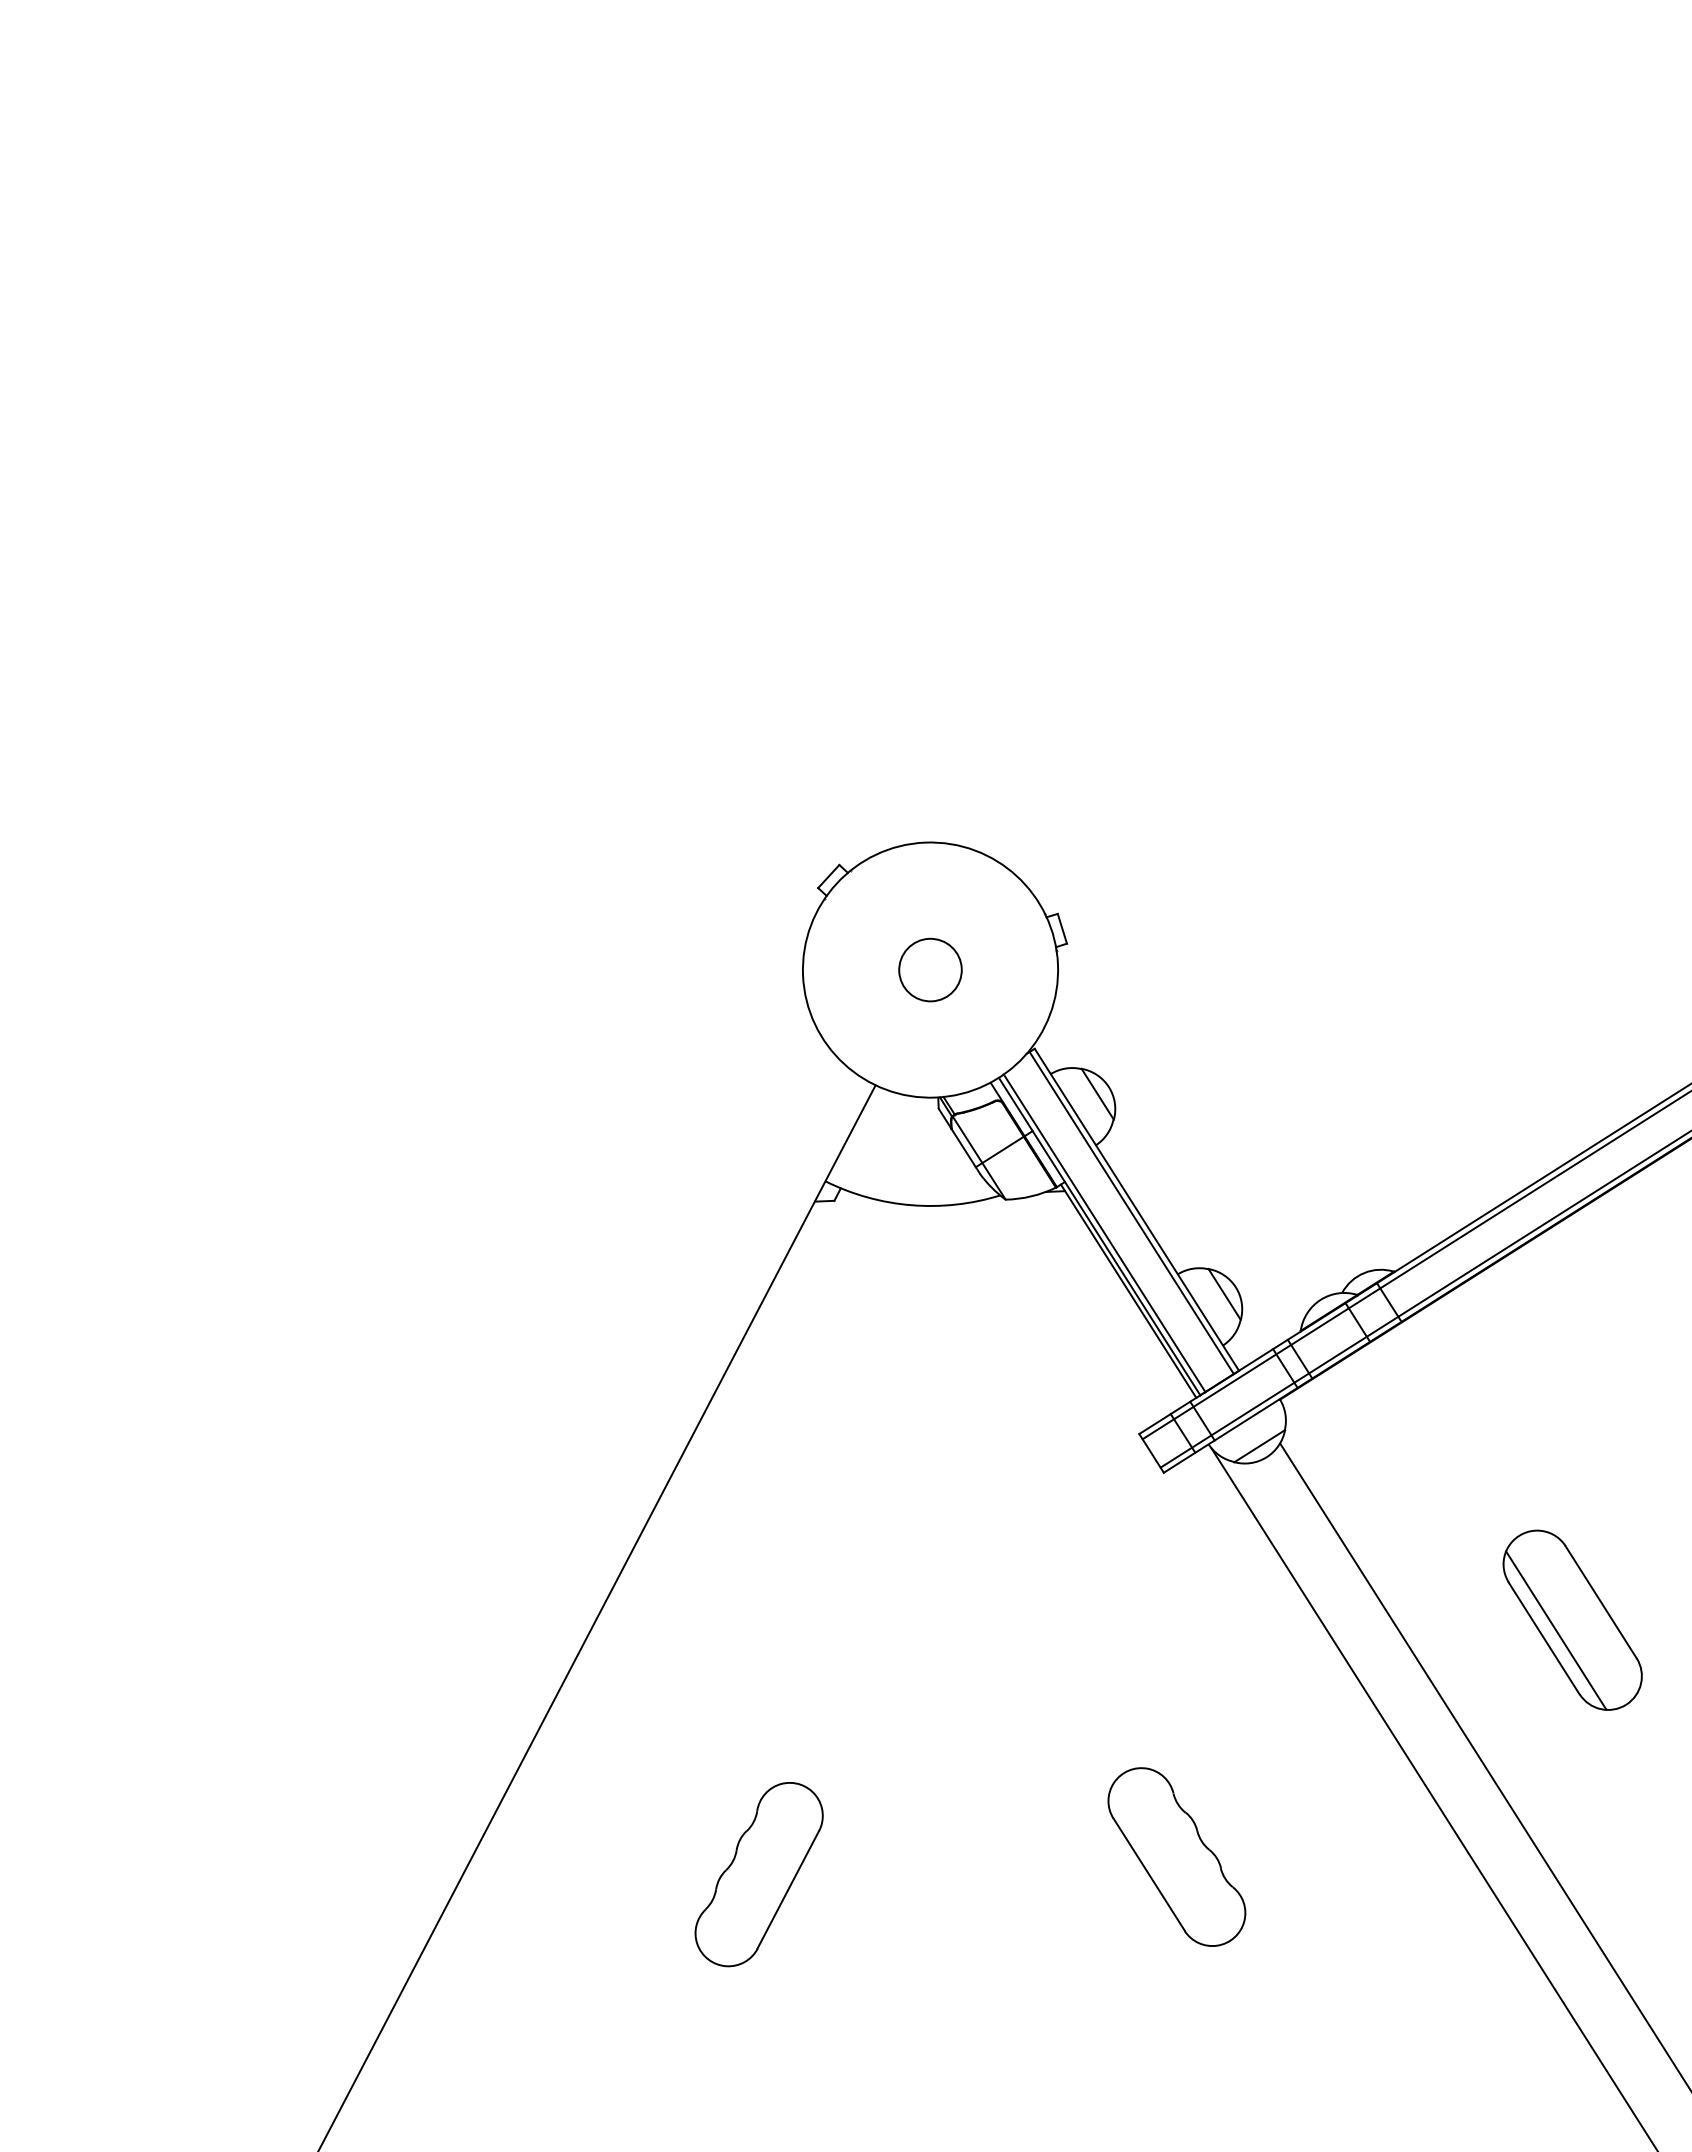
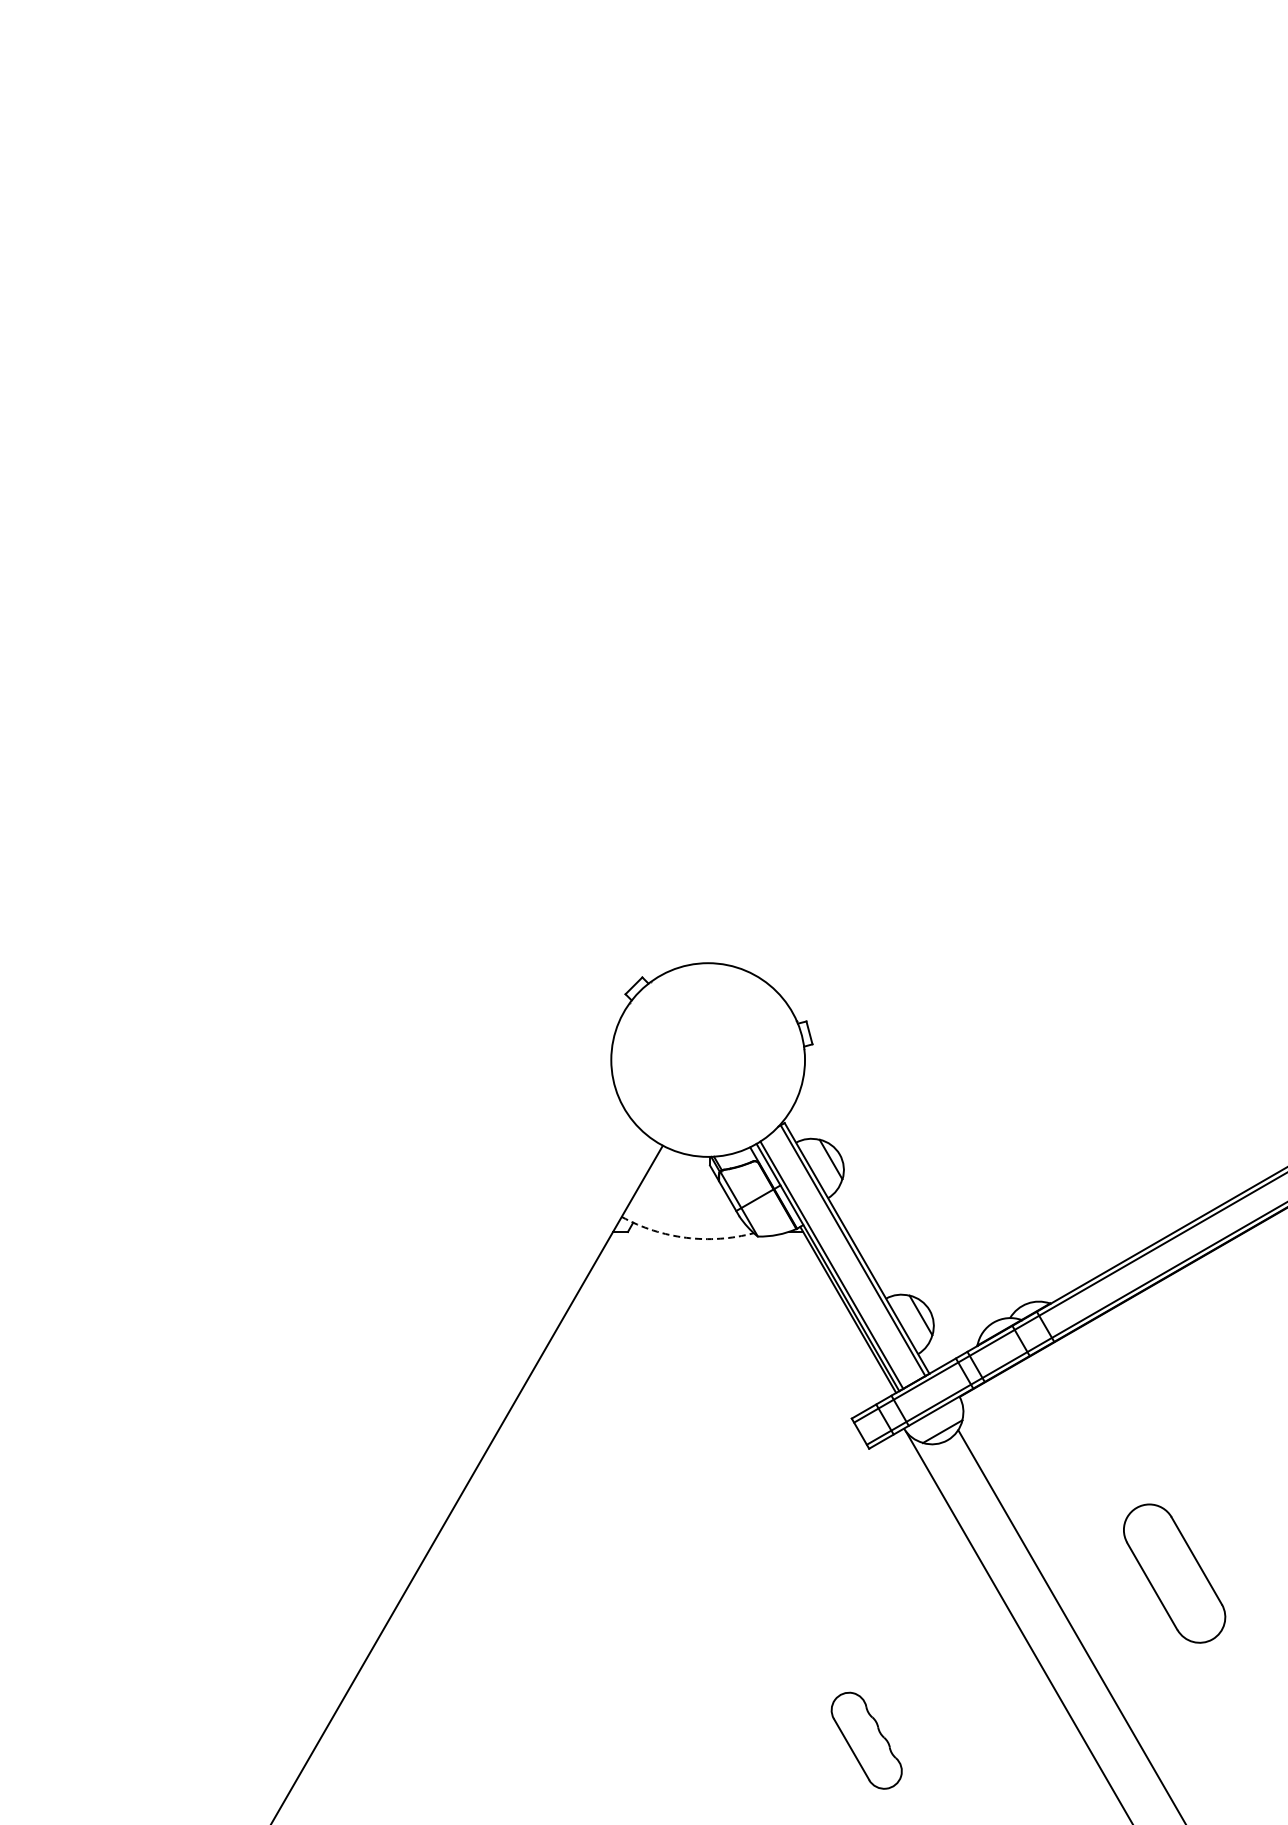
circle: (929, 969) -> (707, 1059), removed
arc: (911, 1204) -> (686, 1237), solid -> dashed
line: (1555, 1630) -> (1161, 1580), removed
part: (1176, 1856) -> (866, 1740), size x0.7
part: (759, 1874) -> (549, 1740), removed

